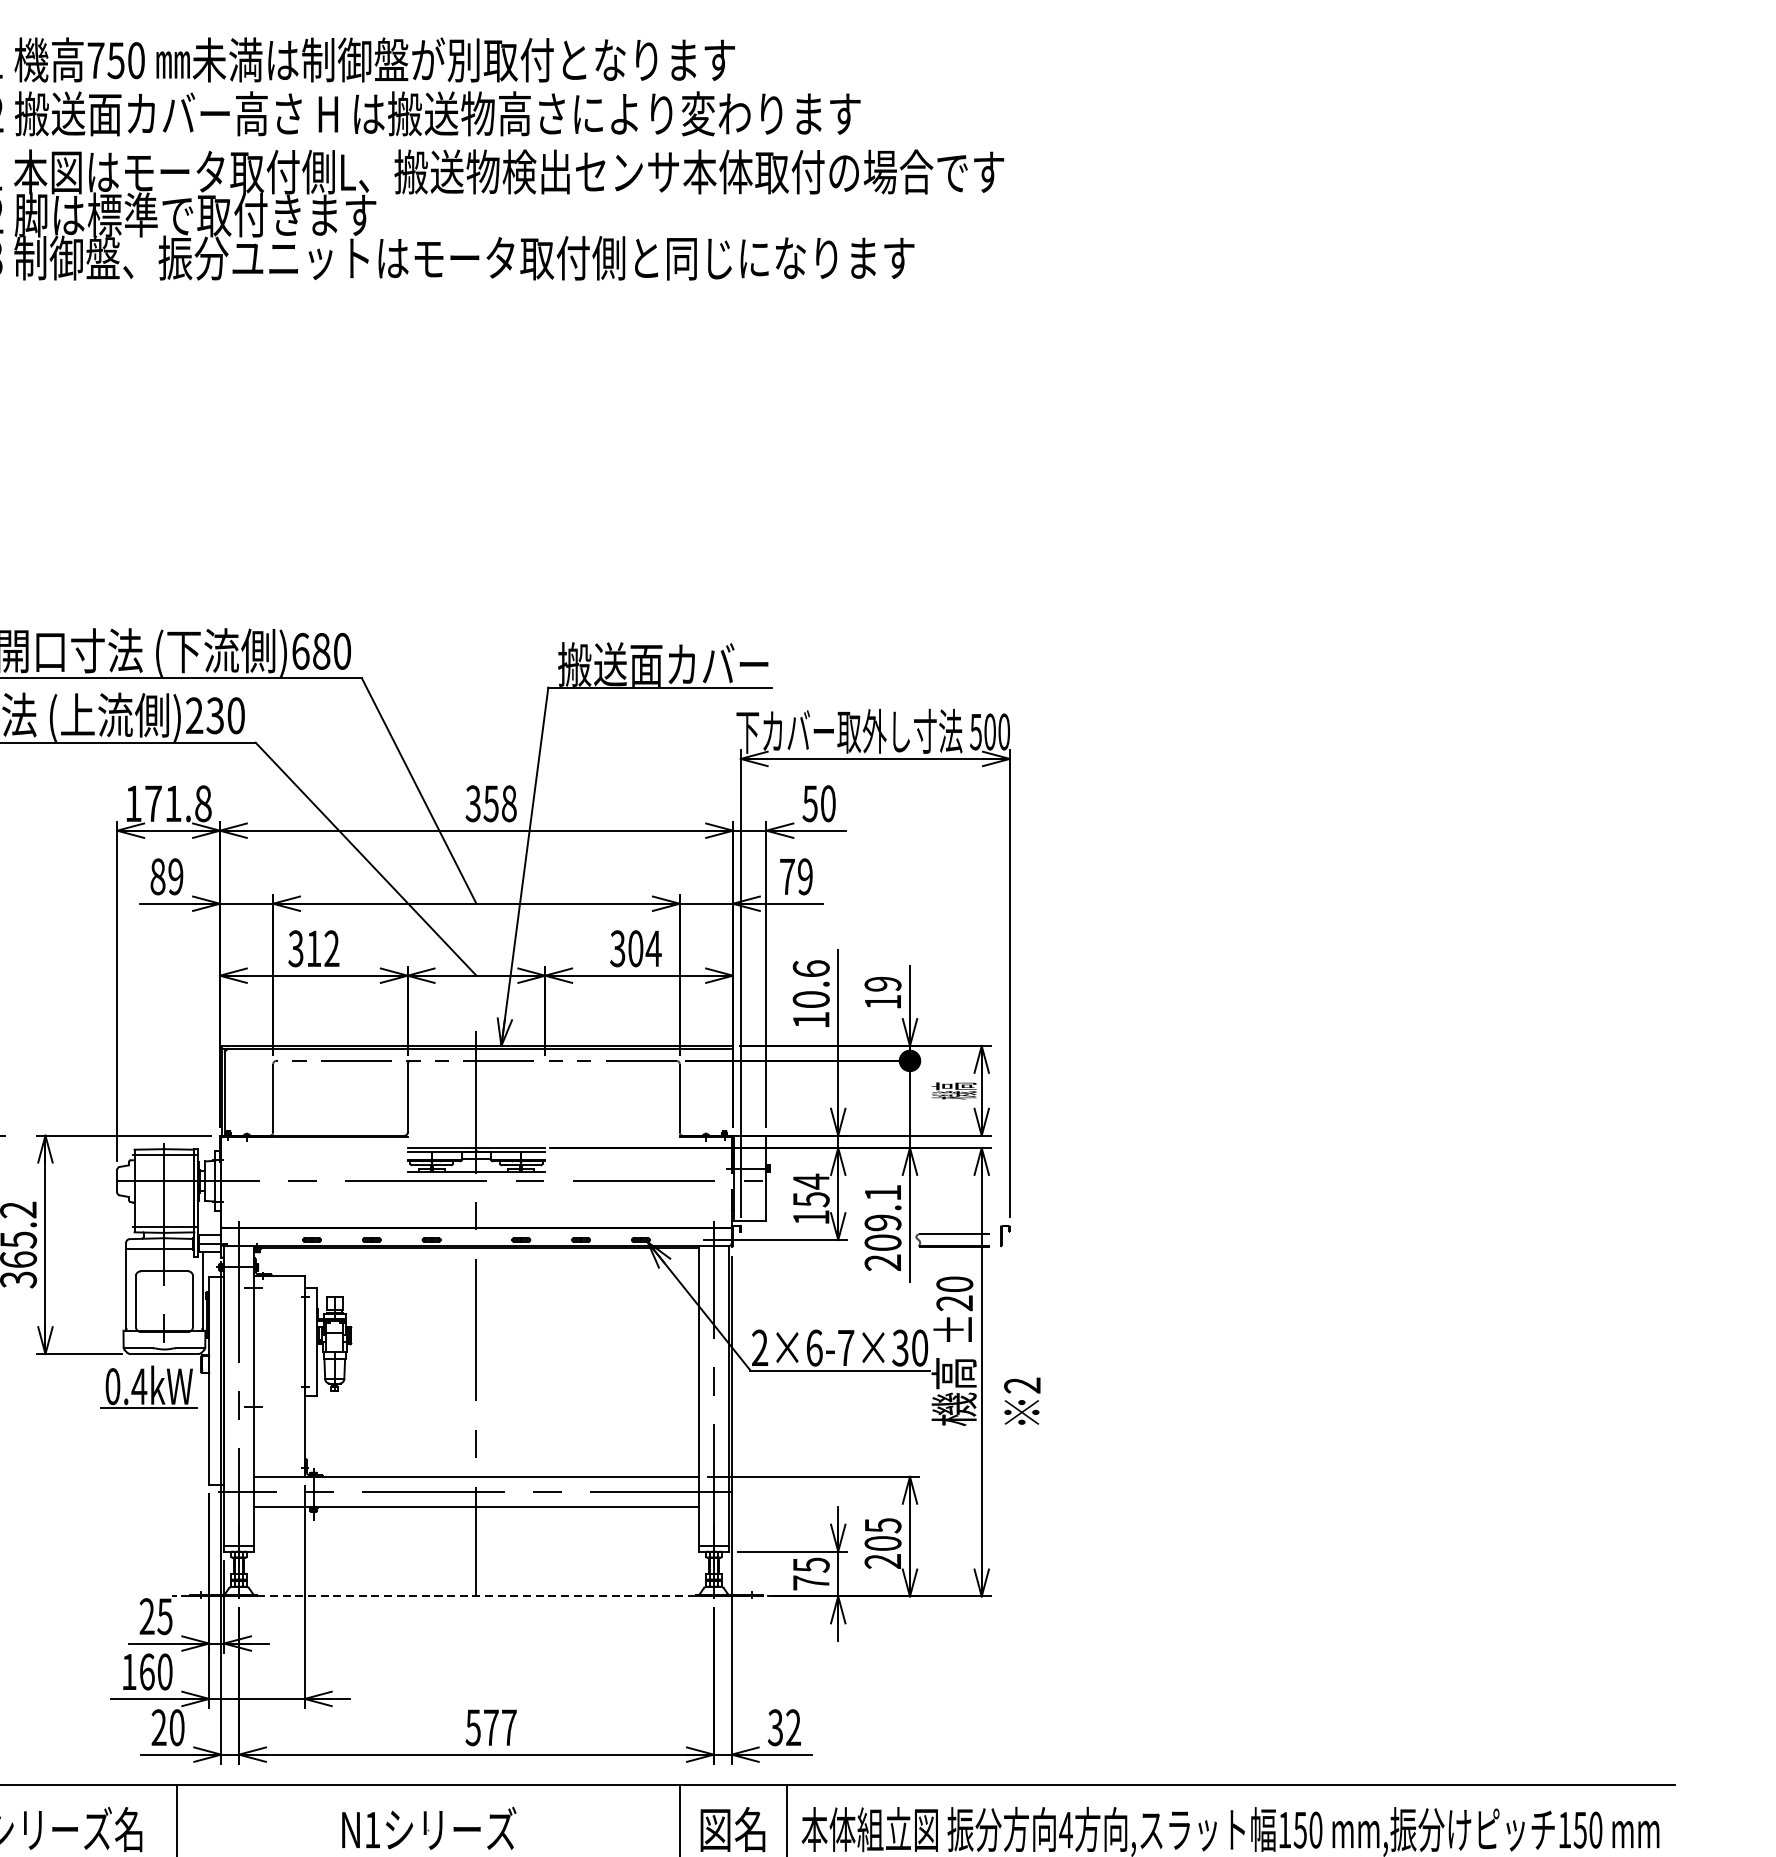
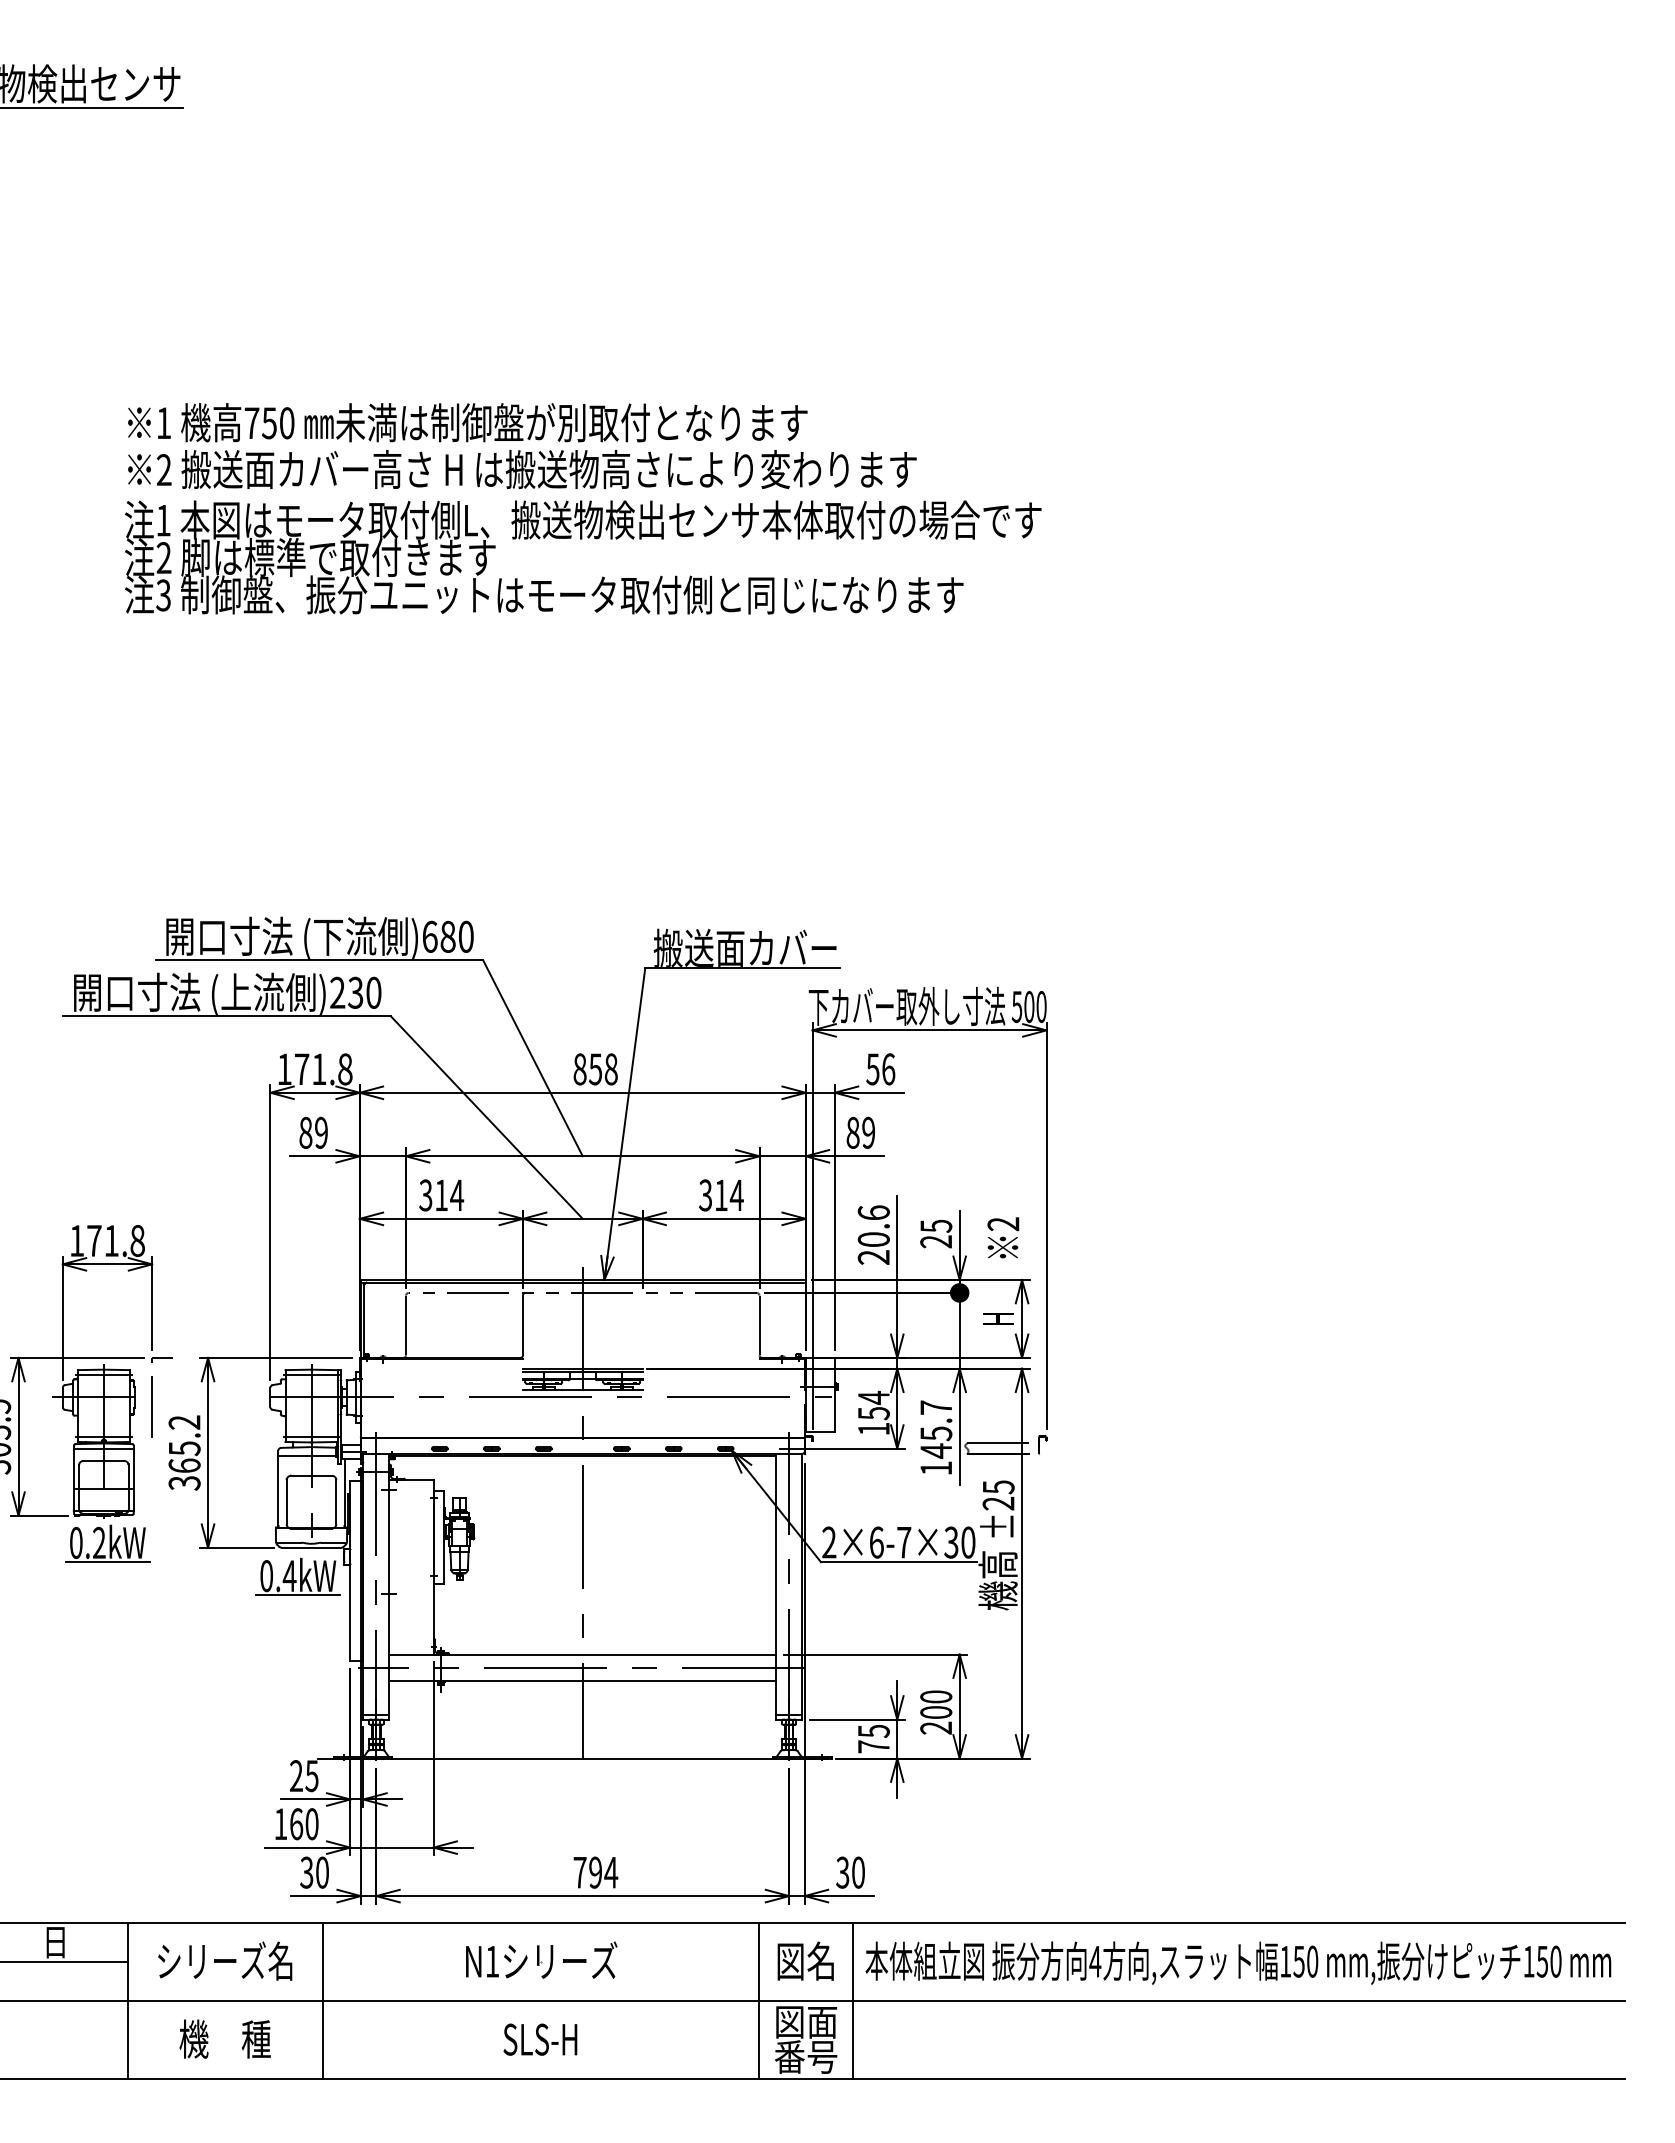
text: (472, 803) -> (579, 1069), 358 -> 858
text: (828, 803) -> (888, 1069), 50 -> 56
text: (786, 876) -> (852, 1132), 79 -> 89
text: (332, 947) -> (457, 1194), 312 -> 314
text: (636, 948) -> (721, 1195), 304 -> 314
text: (883, 992) -> (936, 1233), 19 -> 25
text: (810, 1020) -> (873, 1257), 10.6 -> 20.6
text: (953, 1090) -> (997, 1318), 機高 -> H
text: (883, 1227) -> (936, 1437), 209.1 -> 145.7
text: (954, 1284) -> (998, 1487), ±20 -> ±25
text: (1022, 1400) -> (1003, 1237), moved
text: (883, 1525) -> (936, 1696), 205 -> 200
line: (464, 1596) -> (572, 1758), dashed -> solid
text: (158, 1727) -> (306, 1872), 20 -> 30
text: (491, 1727) -> (595, 1872), 577 -> 794
text: (793, 1727) -> (858, 1872), 32 -> 30

